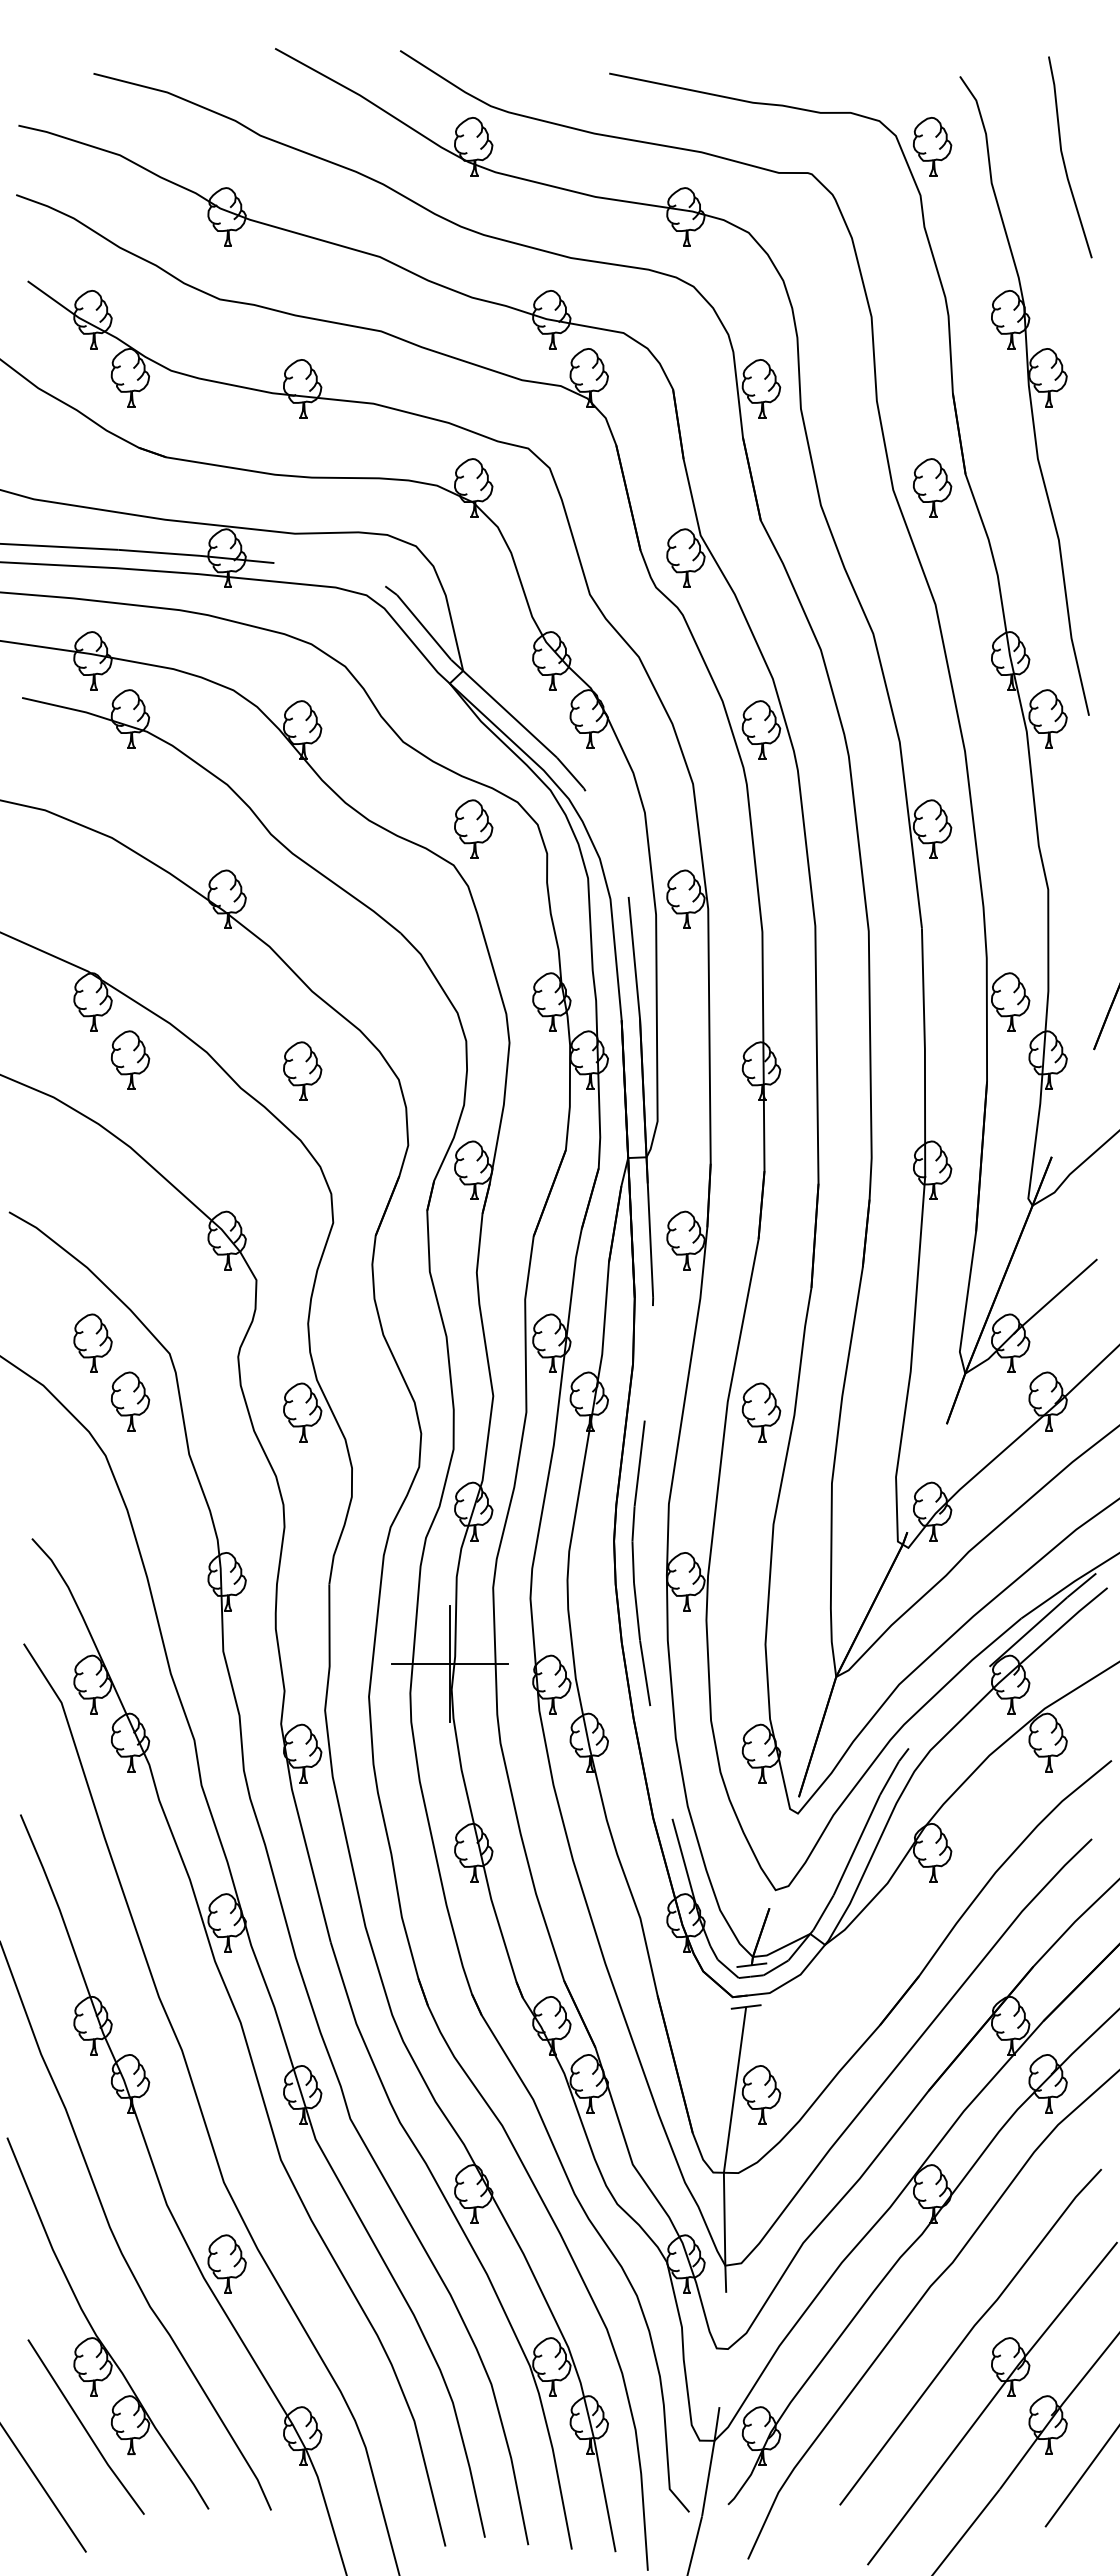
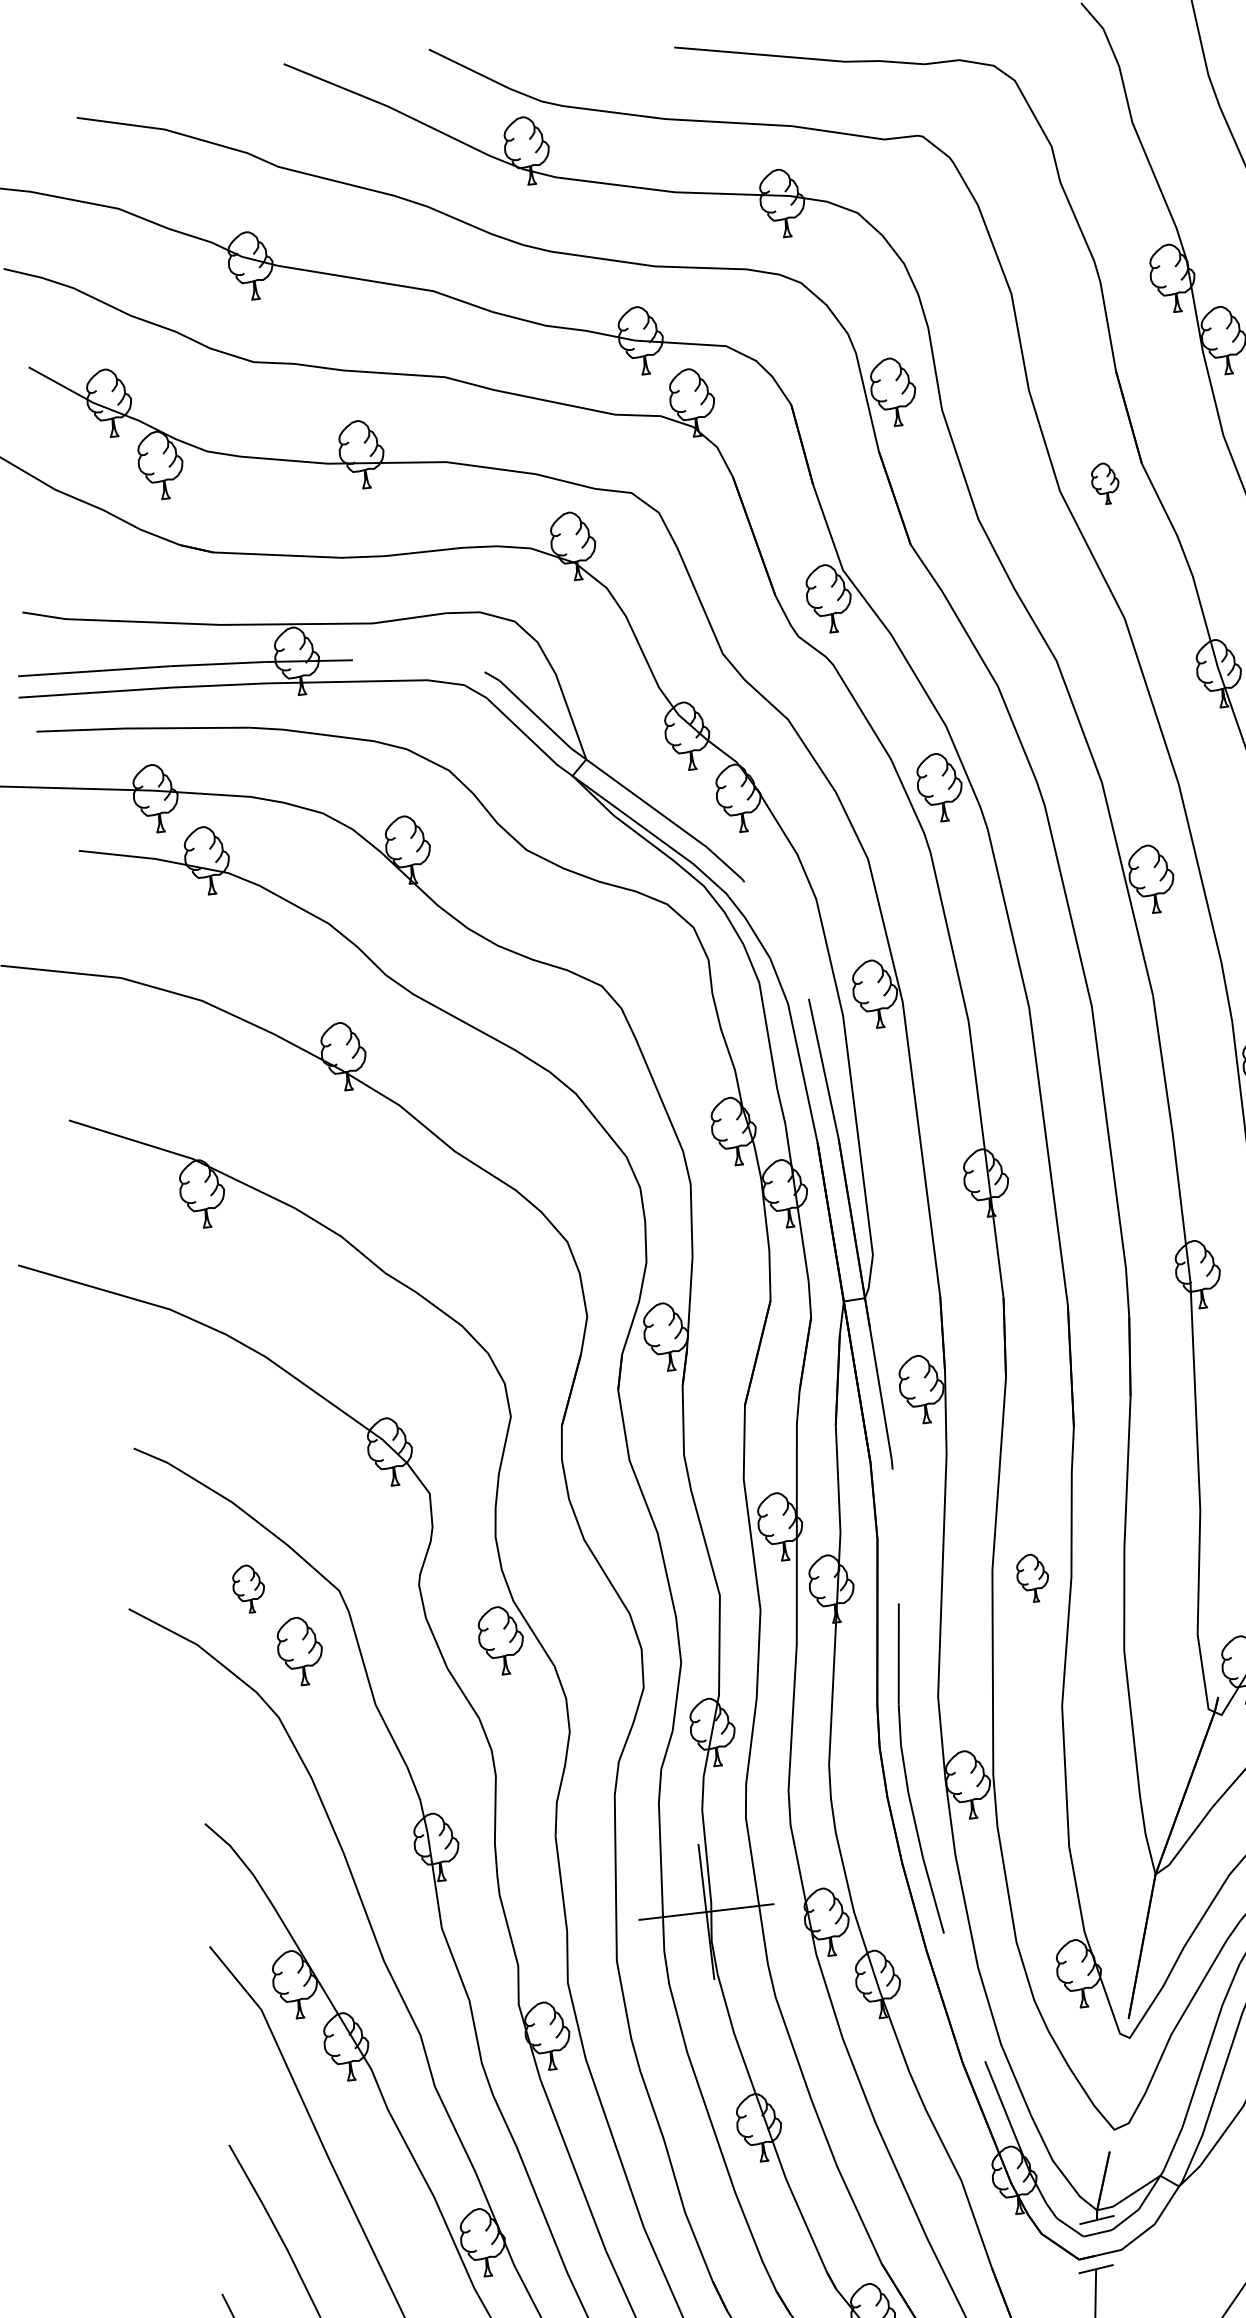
part: (932, 146) -> (1058, 87), removed
part: (932, 487) -> (1105, 483), size x0.6
part: (473, 828) -> (619, 940), removed
part: (130, 1059) -> (253, 1255), removed
part: (302, 1070) -> (454, 1244), removed
part: (92, 1342) -> (248, 1588), size x0.7
part: (761, 1412) -> (1032, 1578), size x0.7

